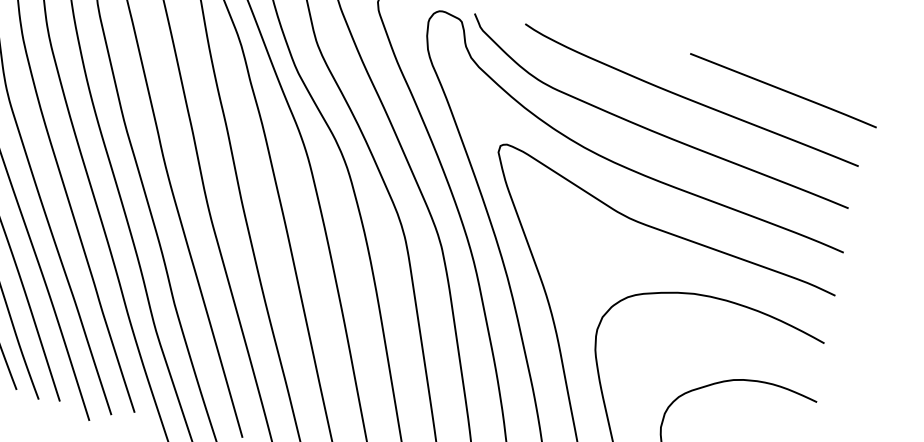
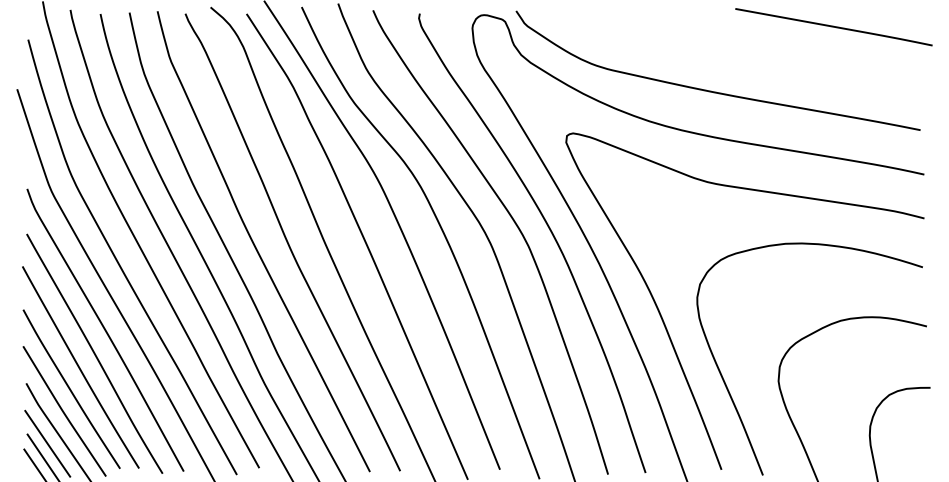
curve: (687, 97) -> (741, 52), removed

